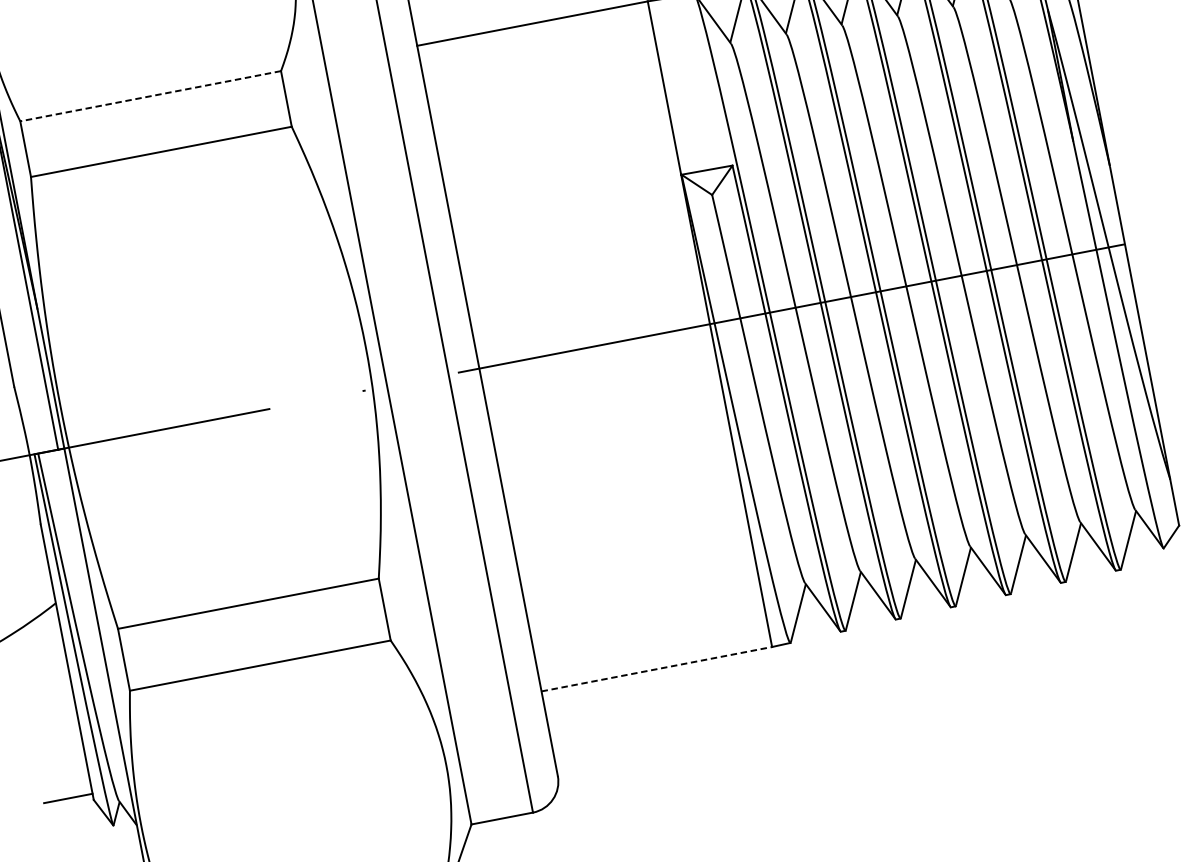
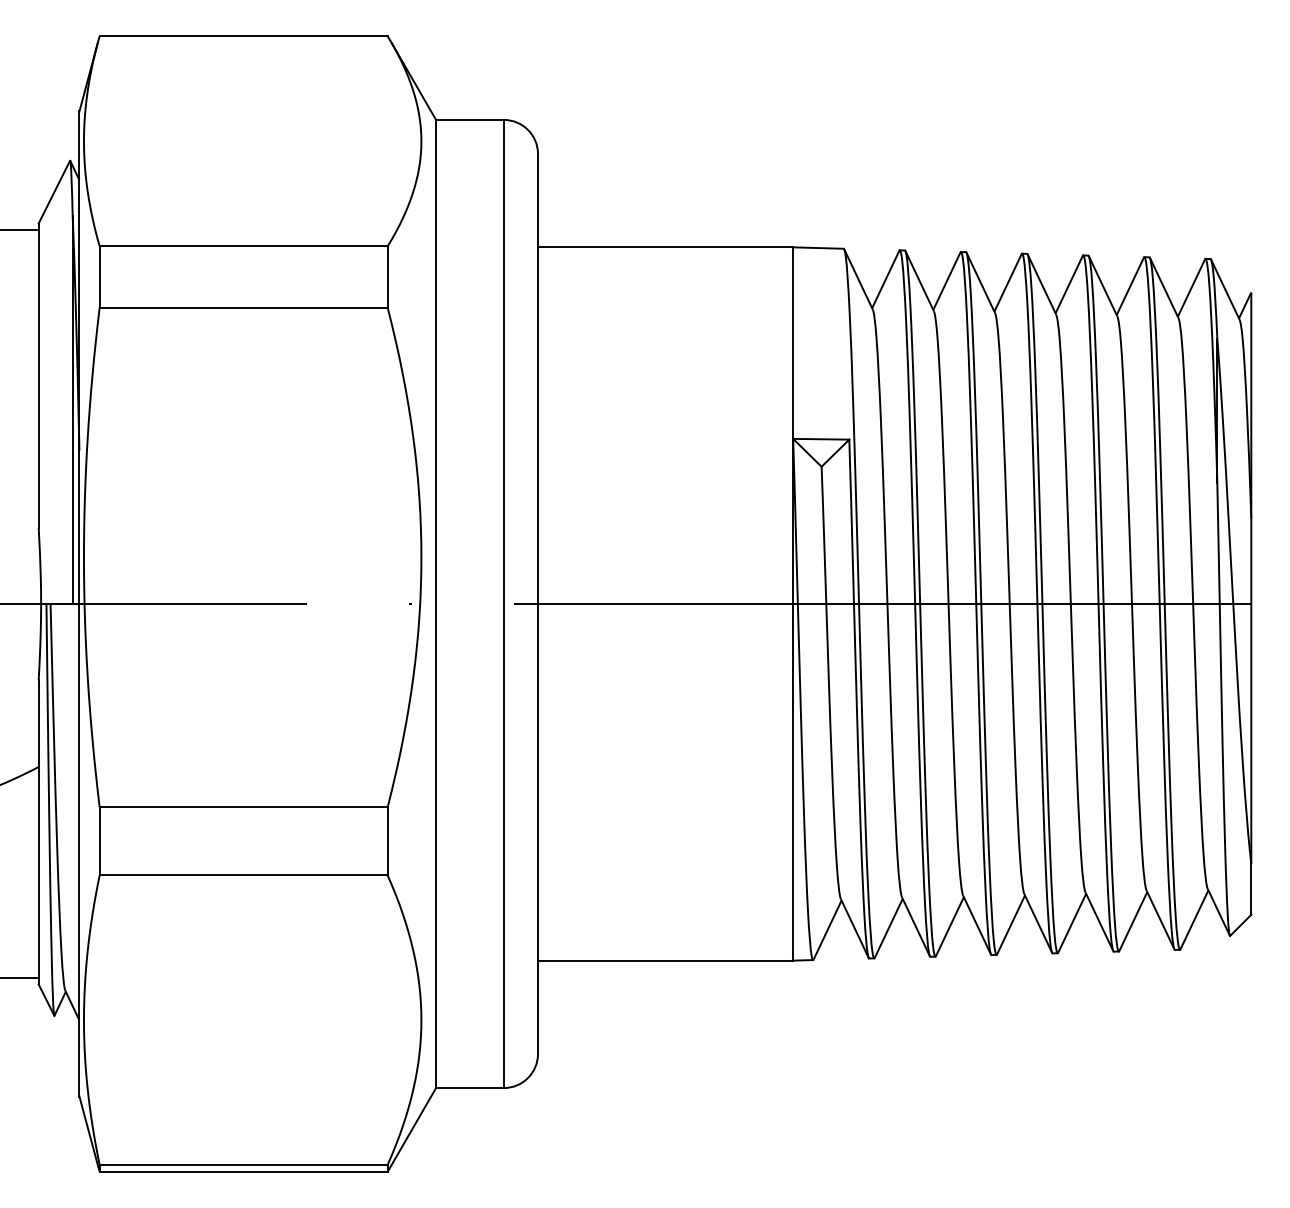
line: (150, 96) -> (243, 246), dashed -> solid
line: (656, 669) -> (665, 960), dashed -> solid

